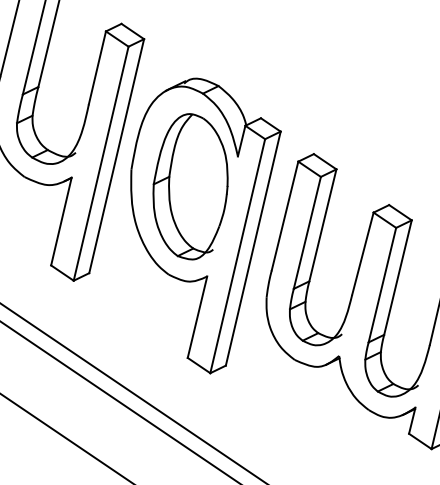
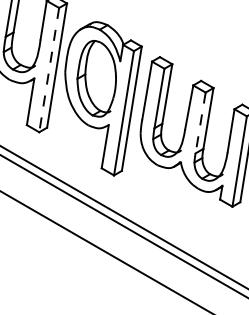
line: (101, 164) -> (49, 70), solid -> dashed
line: (382, 286) -> (200, 123), solid -> dashed

